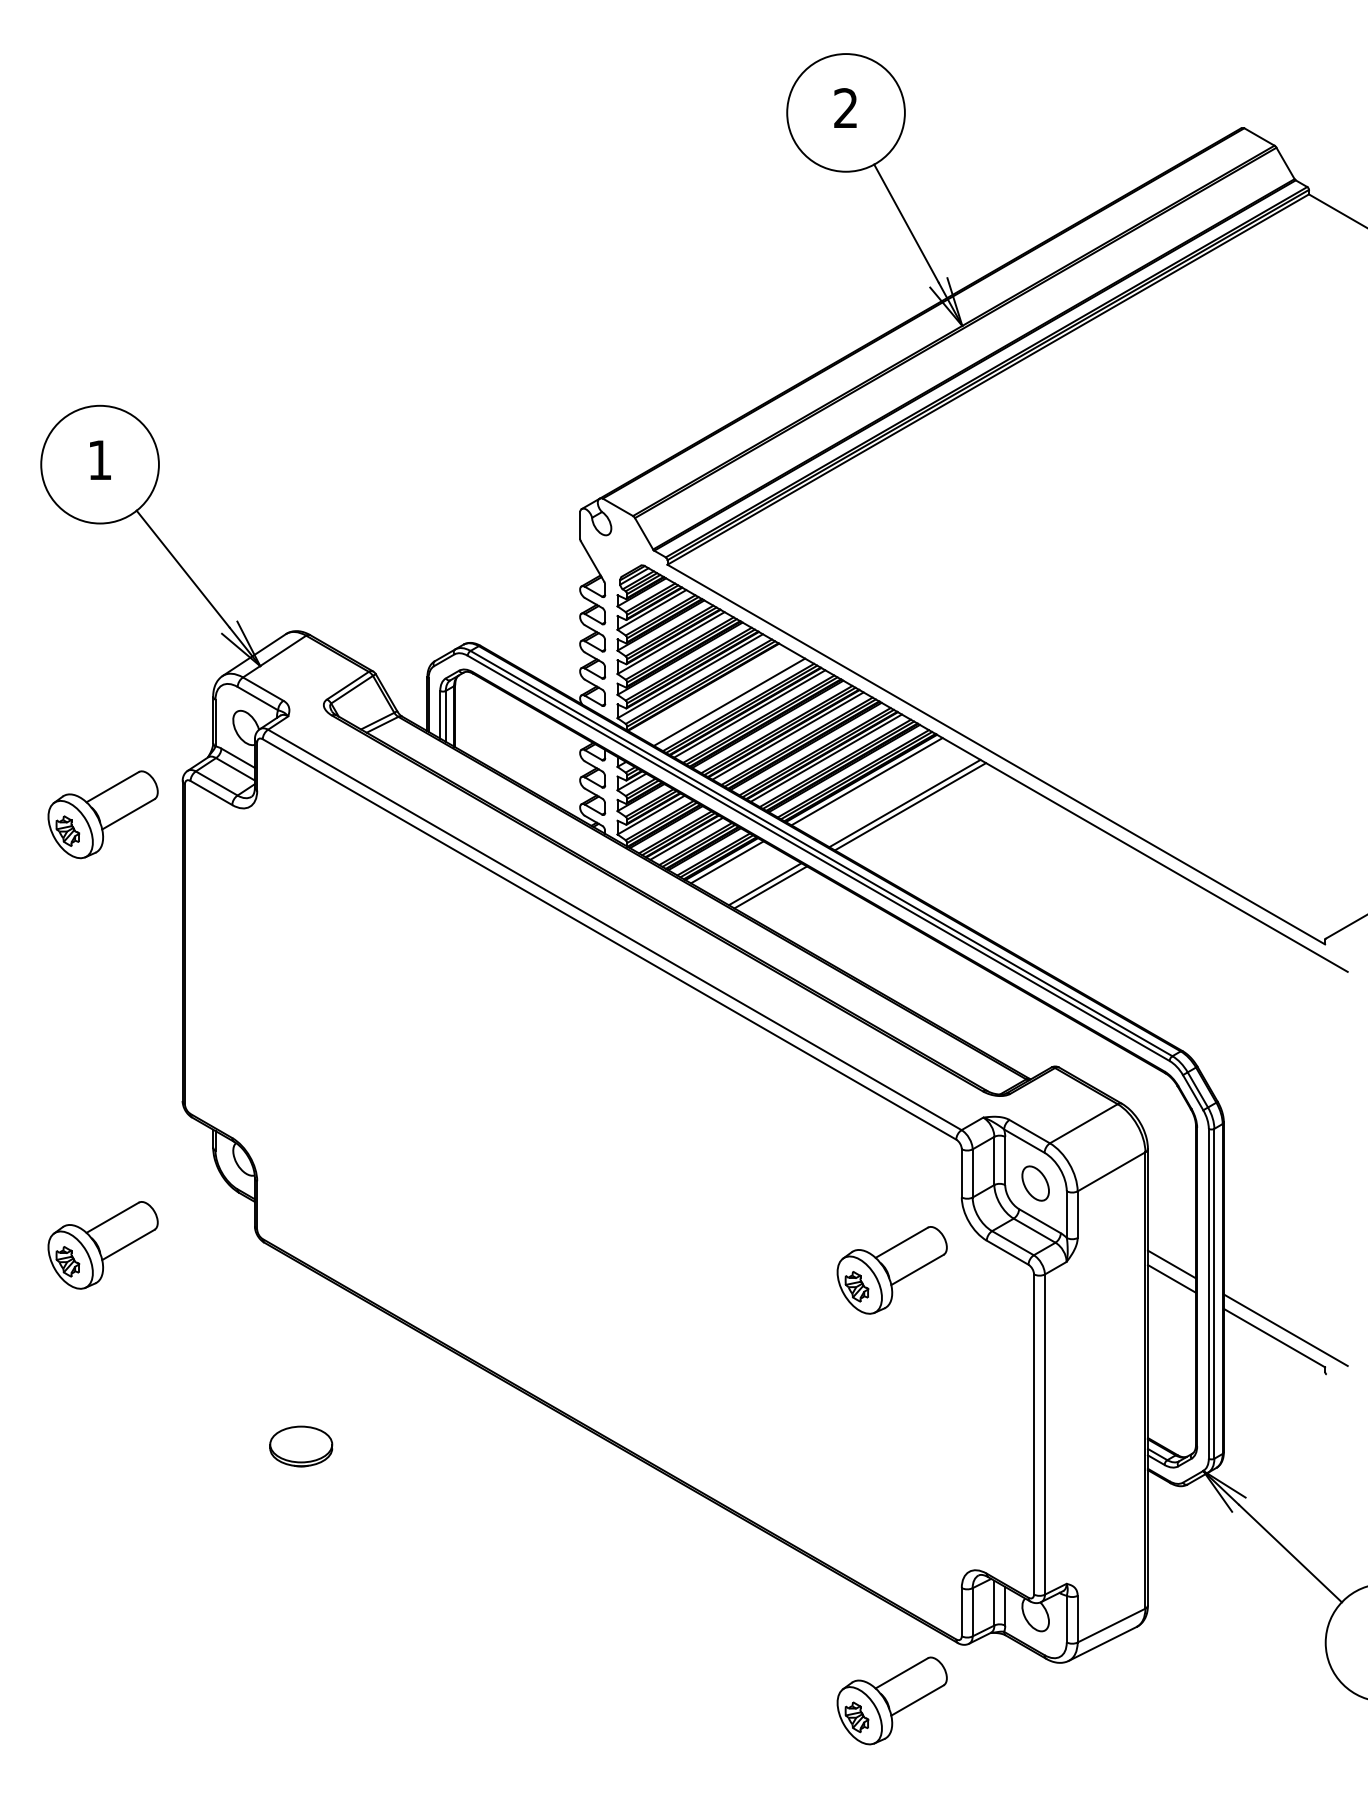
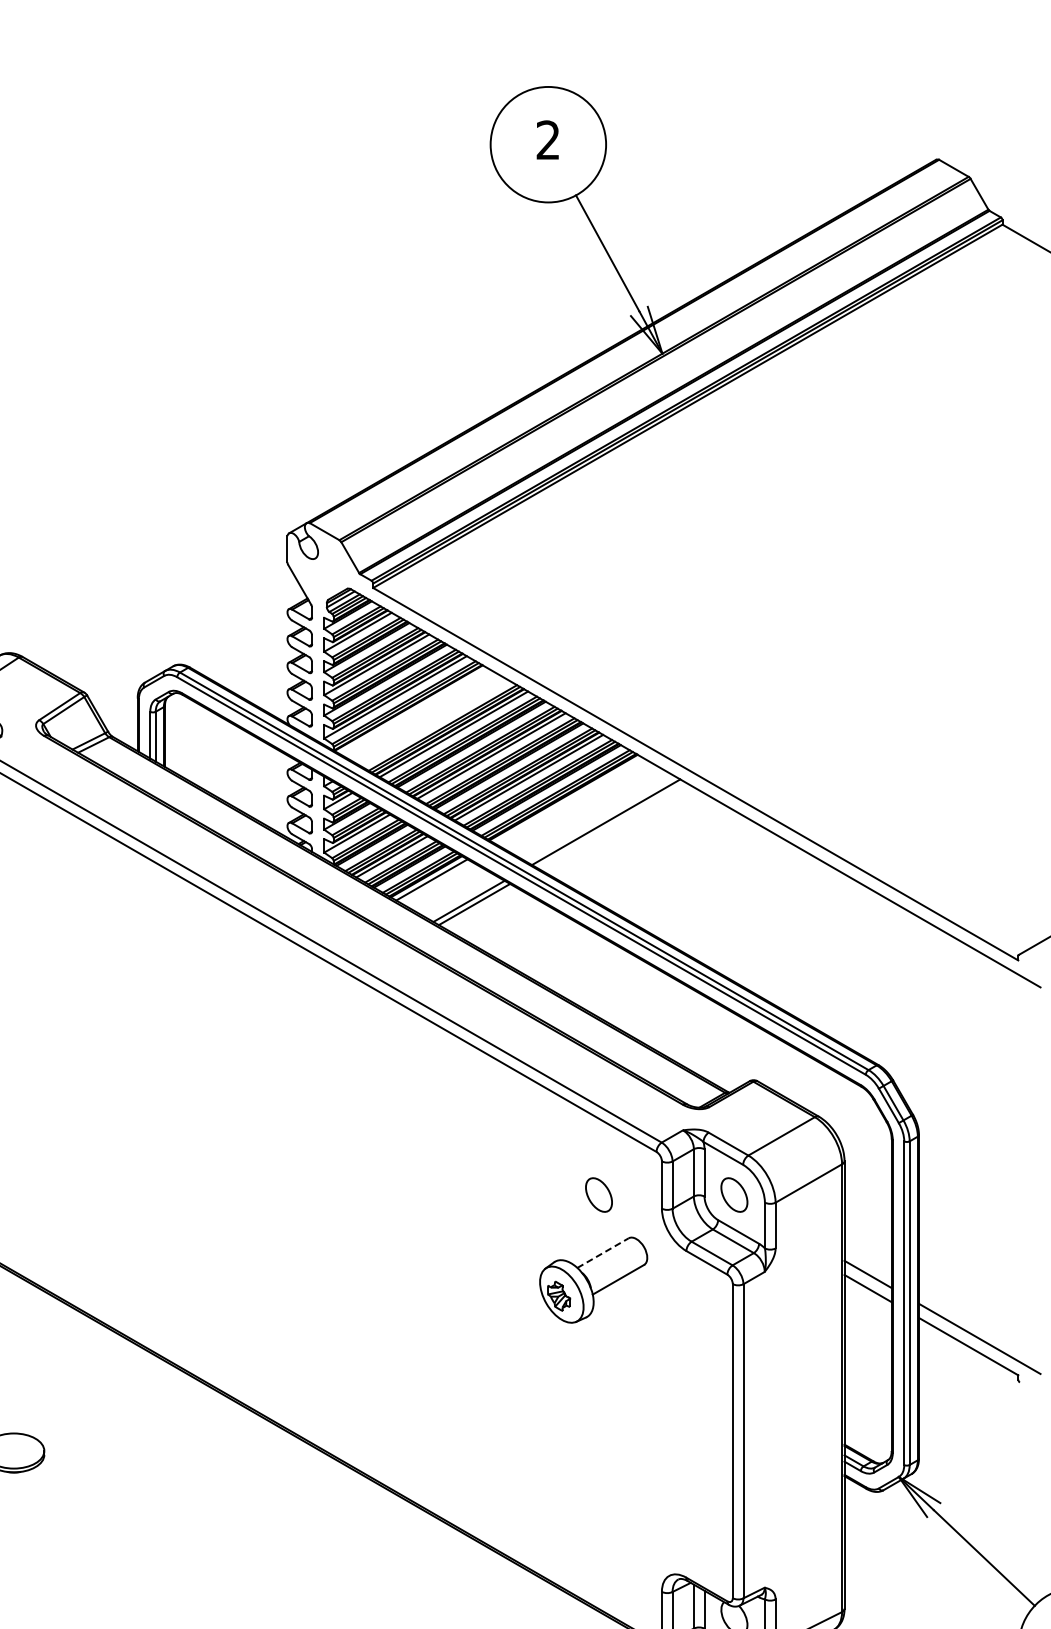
line: (729, 701) -> (434, 722), removed
line: (866, 781) -> (568, 800), removed
line: (910, 806) -> (611, 825), removed
part: (897, 1183) -> (598, 1194), added
line: (902, 1242) -> (603, 1252), solid -> dashed

